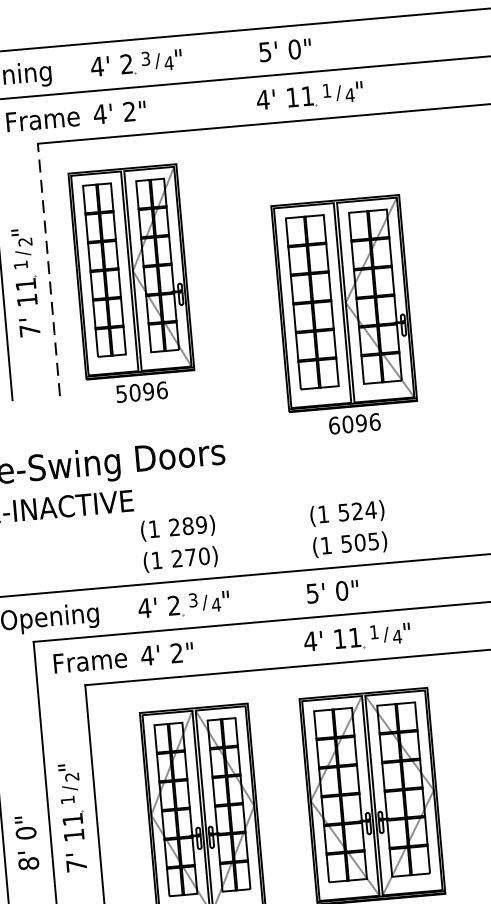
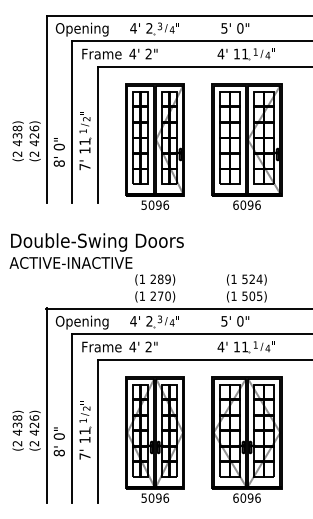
line: (49, 268) -> (98, 134), dashed -> solid
part: (131, 283) -> (154, 146), moved
part: (344, 315) -> (246, 146), moved

